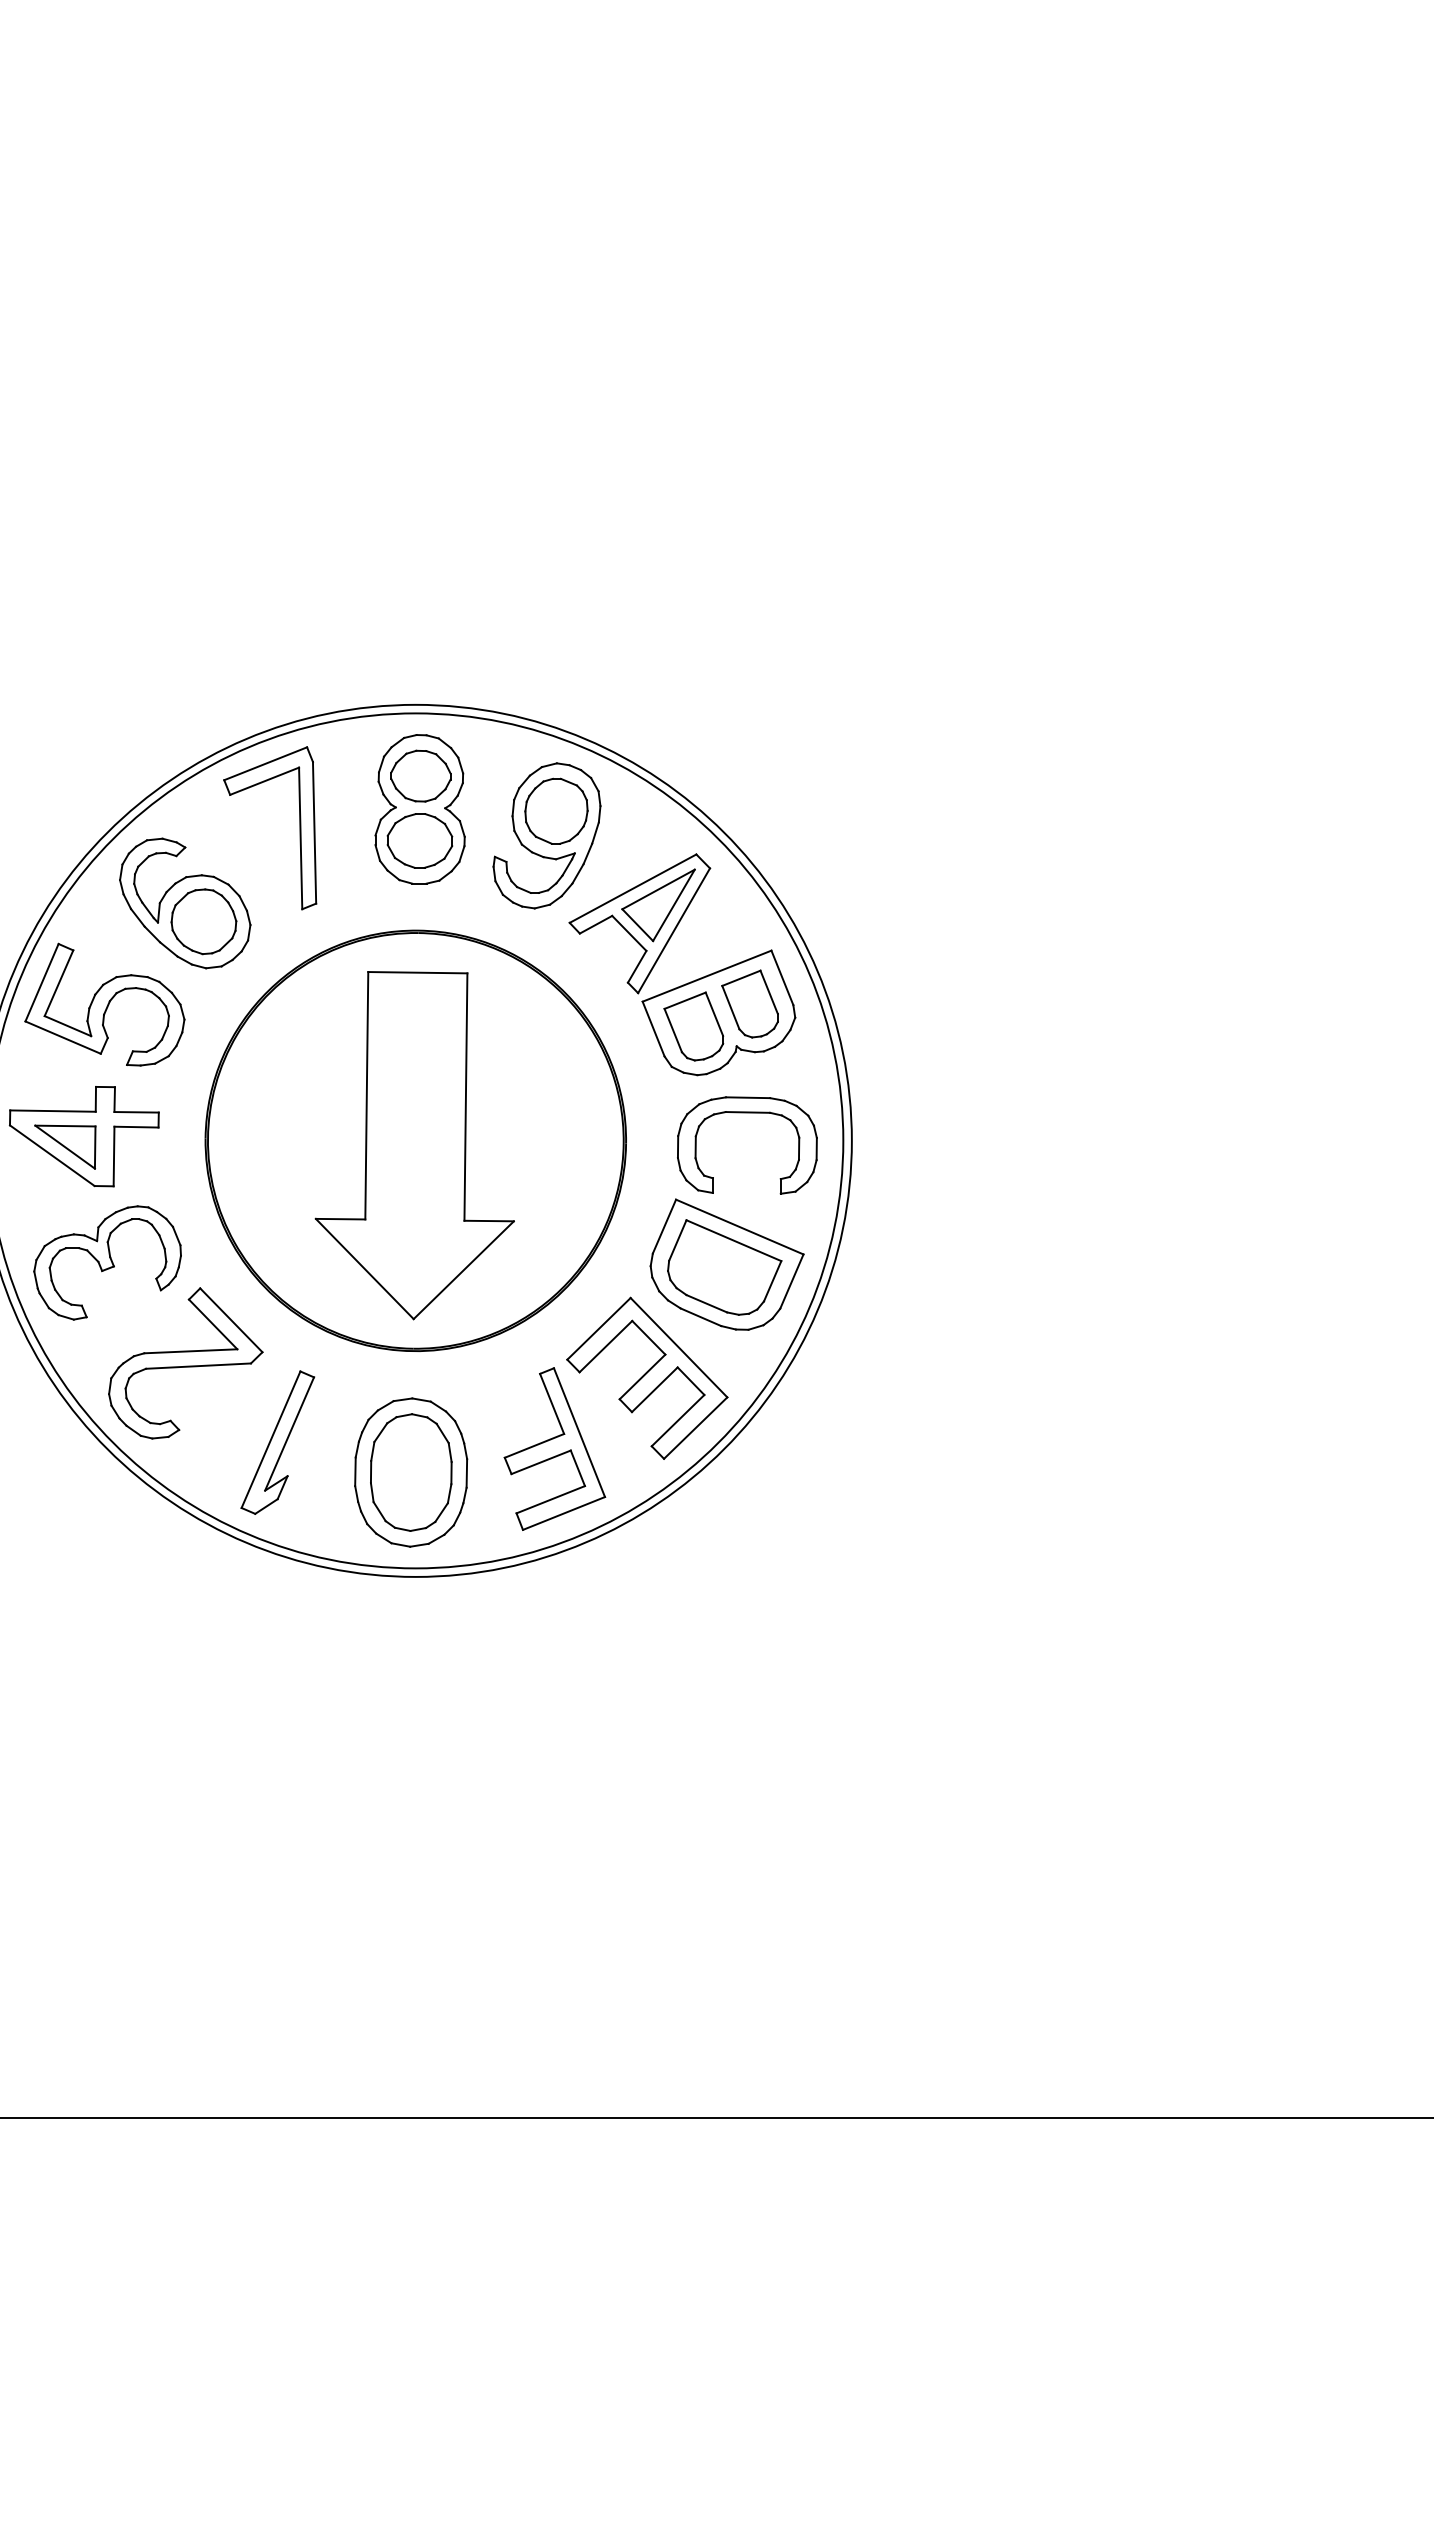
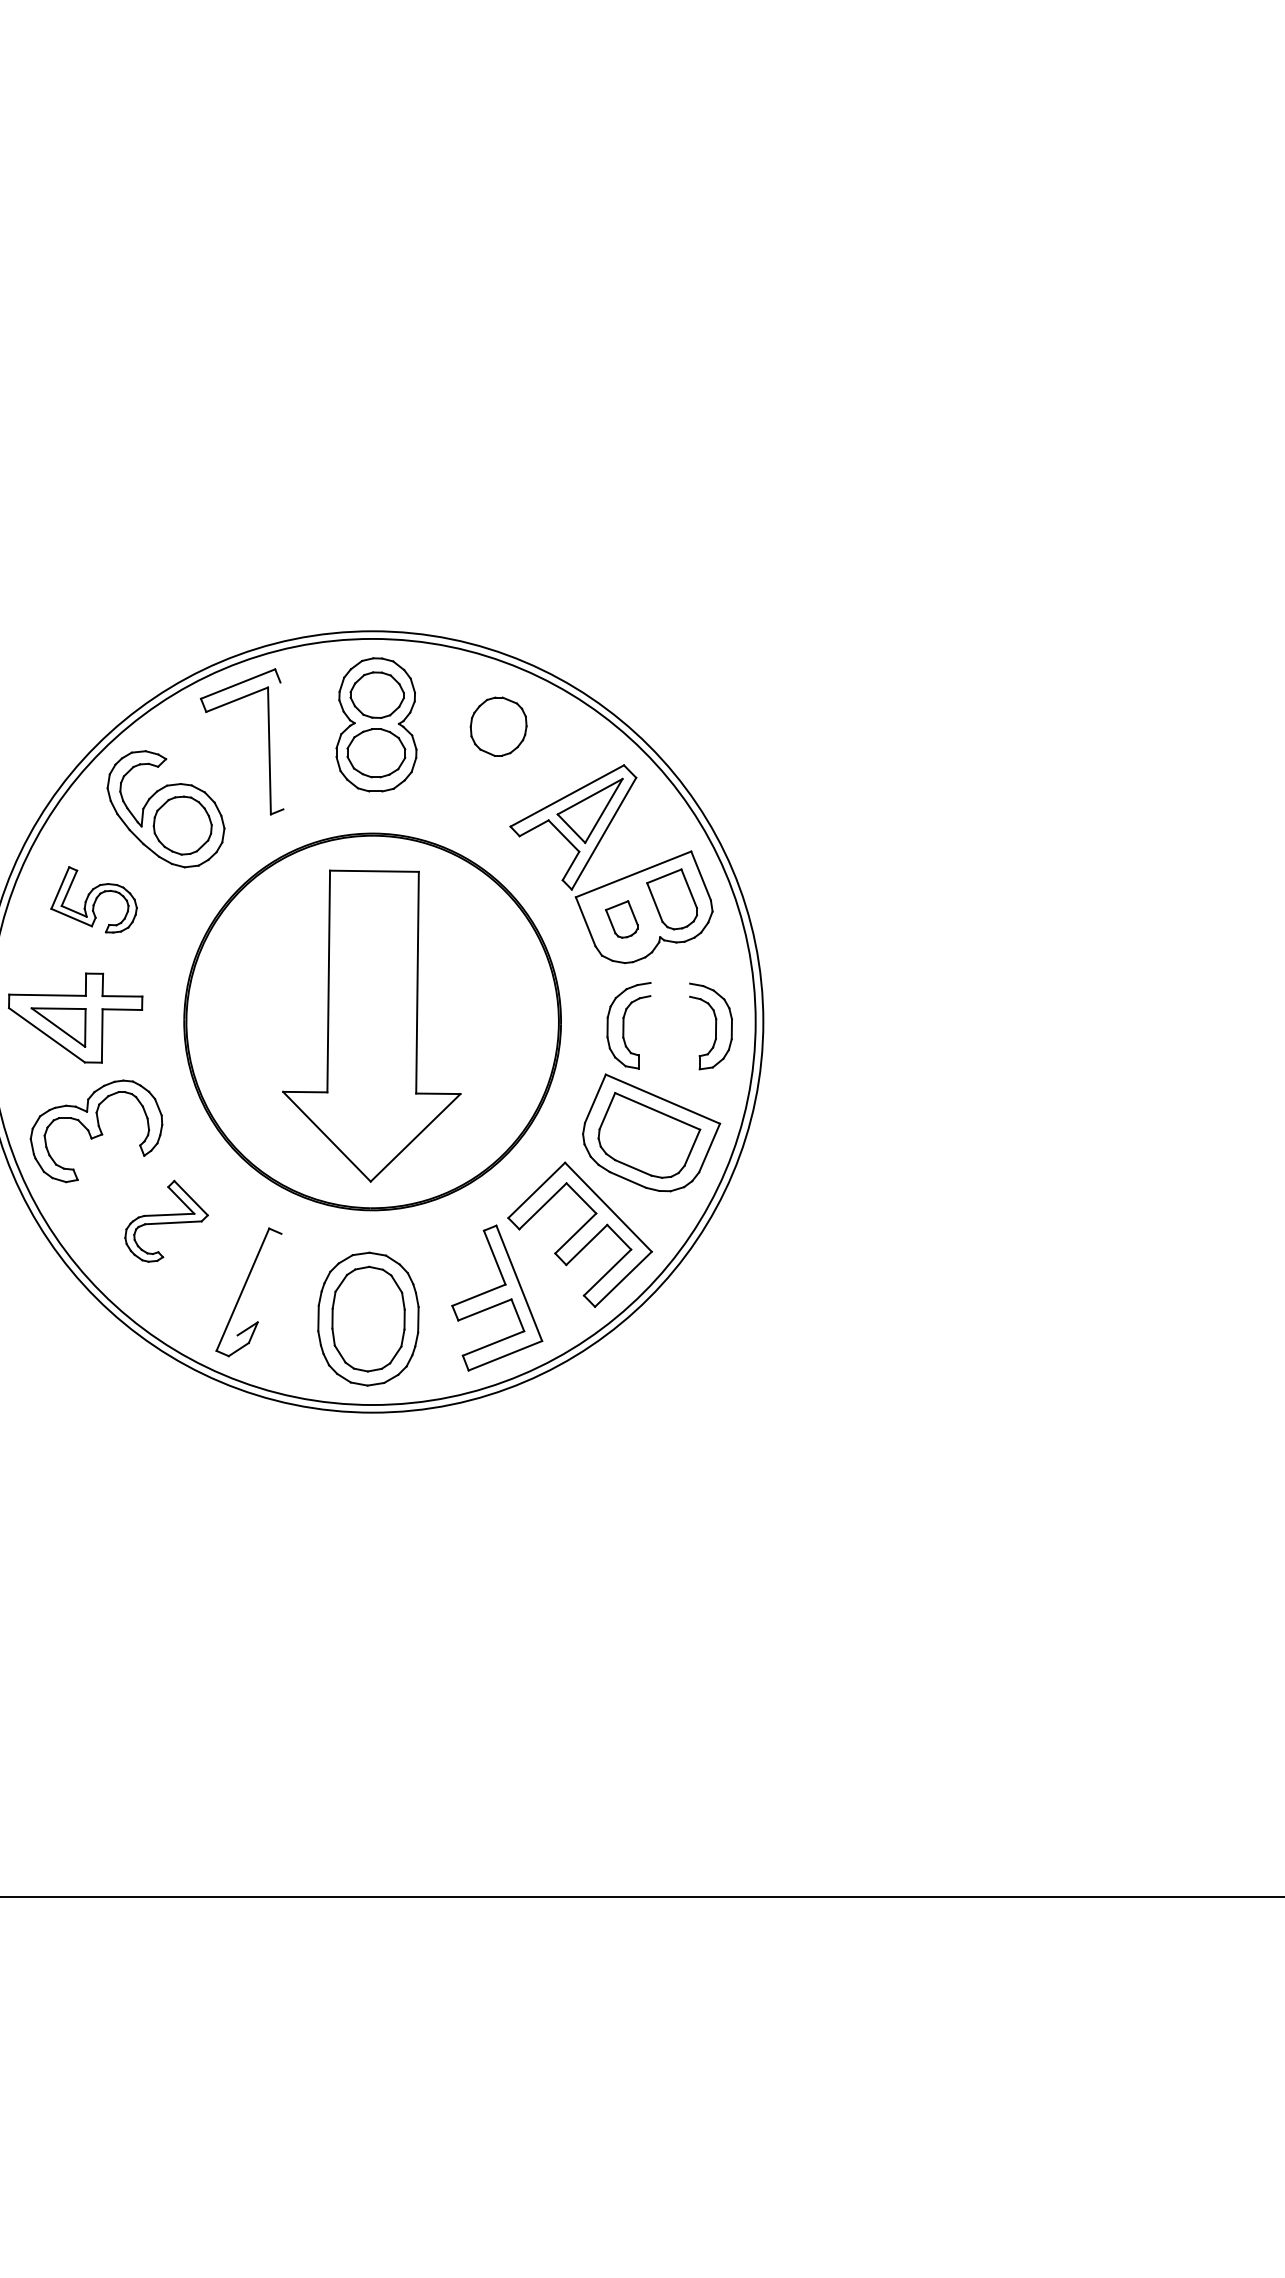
line: (314, 832) -> (281, 745), removed
part: (546, 835) -> (489, 748), removed
part: (104, 1004) -> (93, 899), size x0.6
part: (693, 1026) -> (621, 919), size x0.6
line: (748, 1097) -> (670, 983), removed
line: (747, 1112) -> (669, 996), removed
part: (185, 1363) -> (166, 1221), size x0.6
line: (289, 1433) -> (259, 1284), removed

